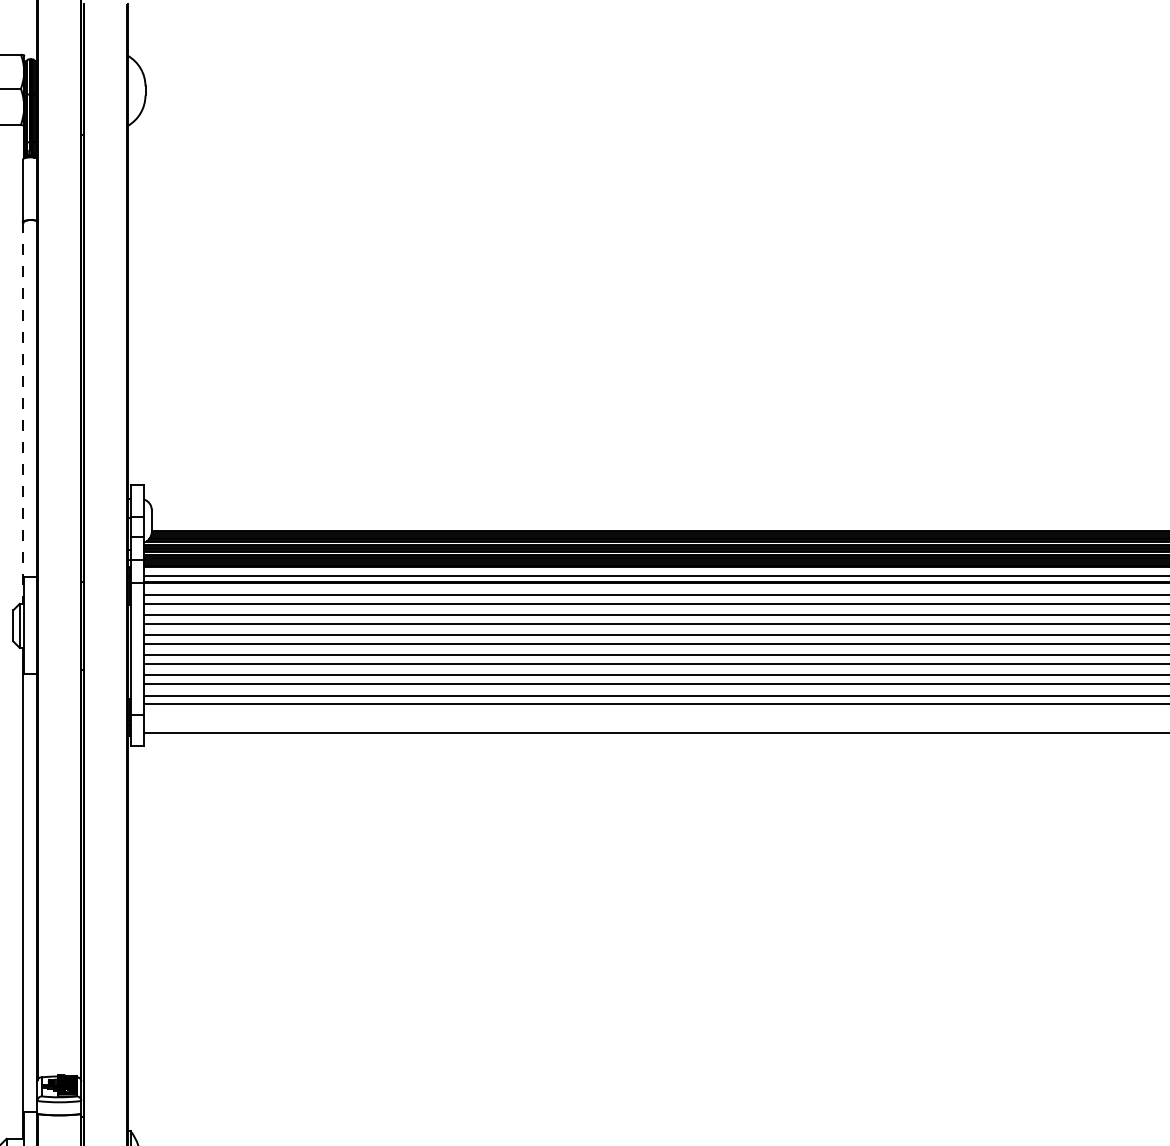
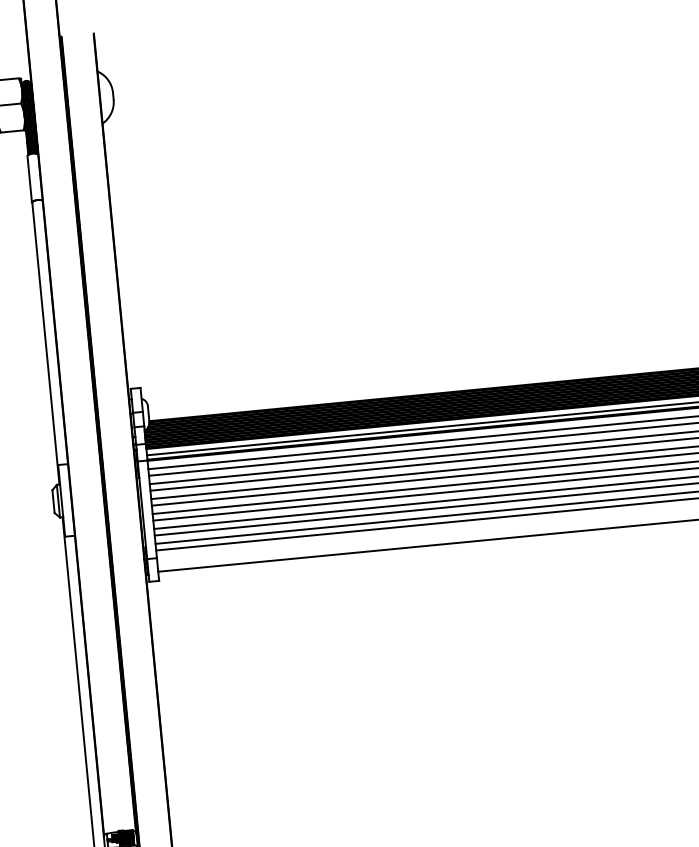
line: (23, 413) -> (46, 343), dashed -> solid

